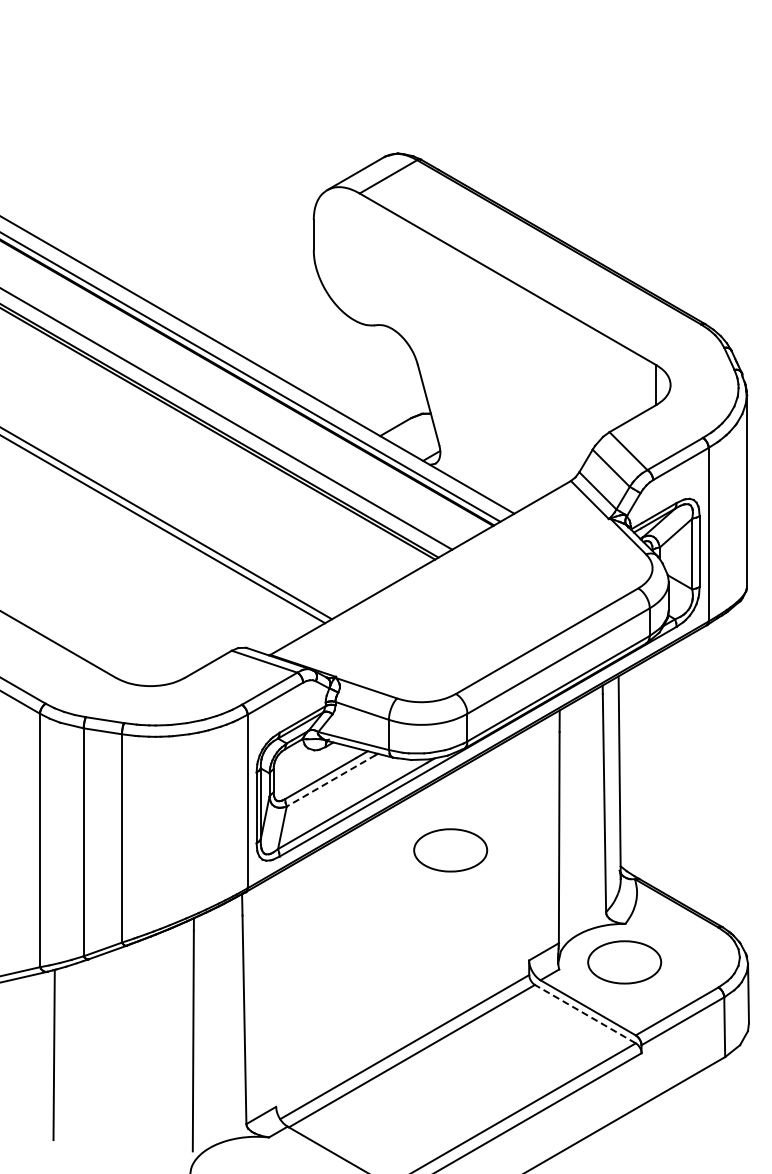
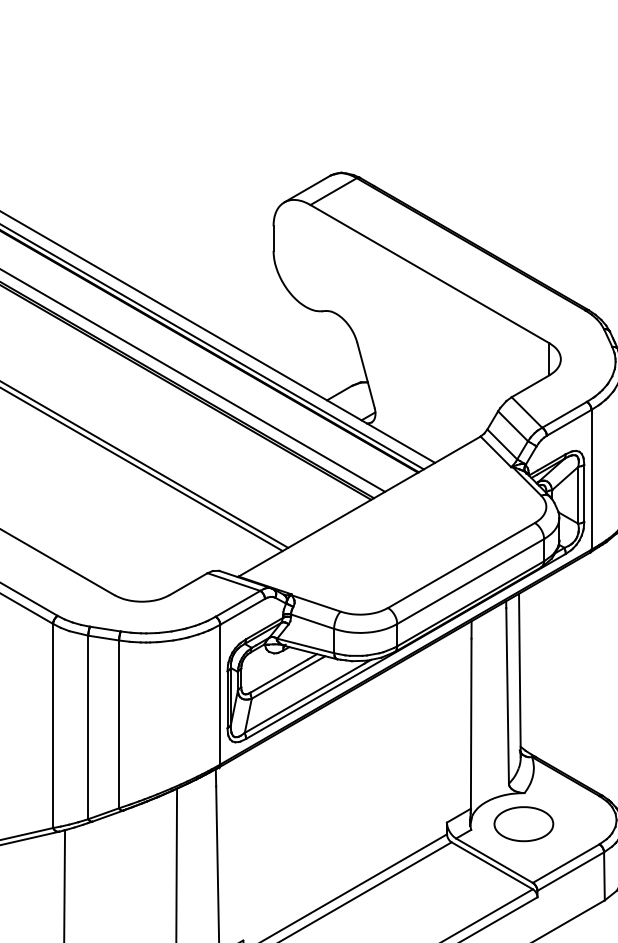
line: (330, 781) -> (287, 678), dashed -> solid
part: (450, 850) -> (383, 734), removed
line: (584, 1013) -> (491, 865), dashed -> solid

